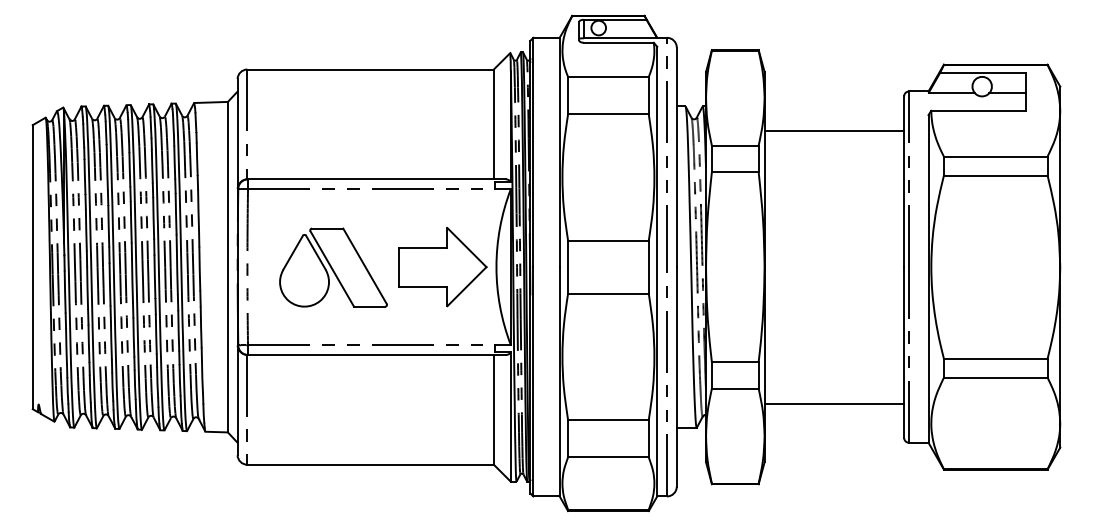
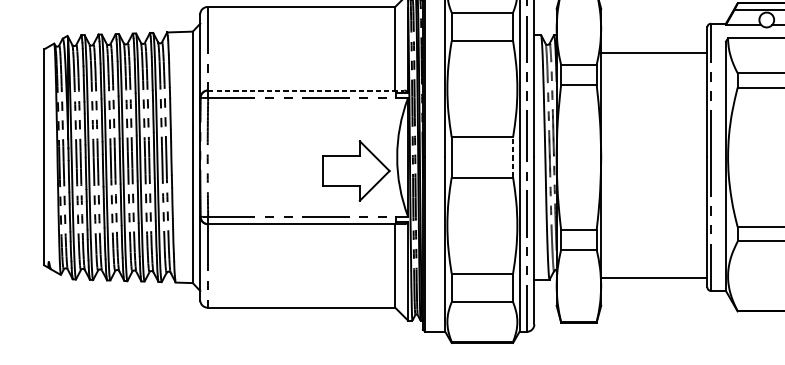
line: (376, 179) -> (305, 90), solid -> dashed
line: (648, 266) -> (512, 156), solid -> dashed
part: (333, 267) -> (273, 157), removed
part: (442, 267) -> (356, 171), moved
line: (834, 403) -> (654, 277), moved

